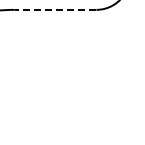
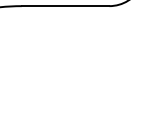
line: (55, 9) -> (65, 5), dashed -> solid

